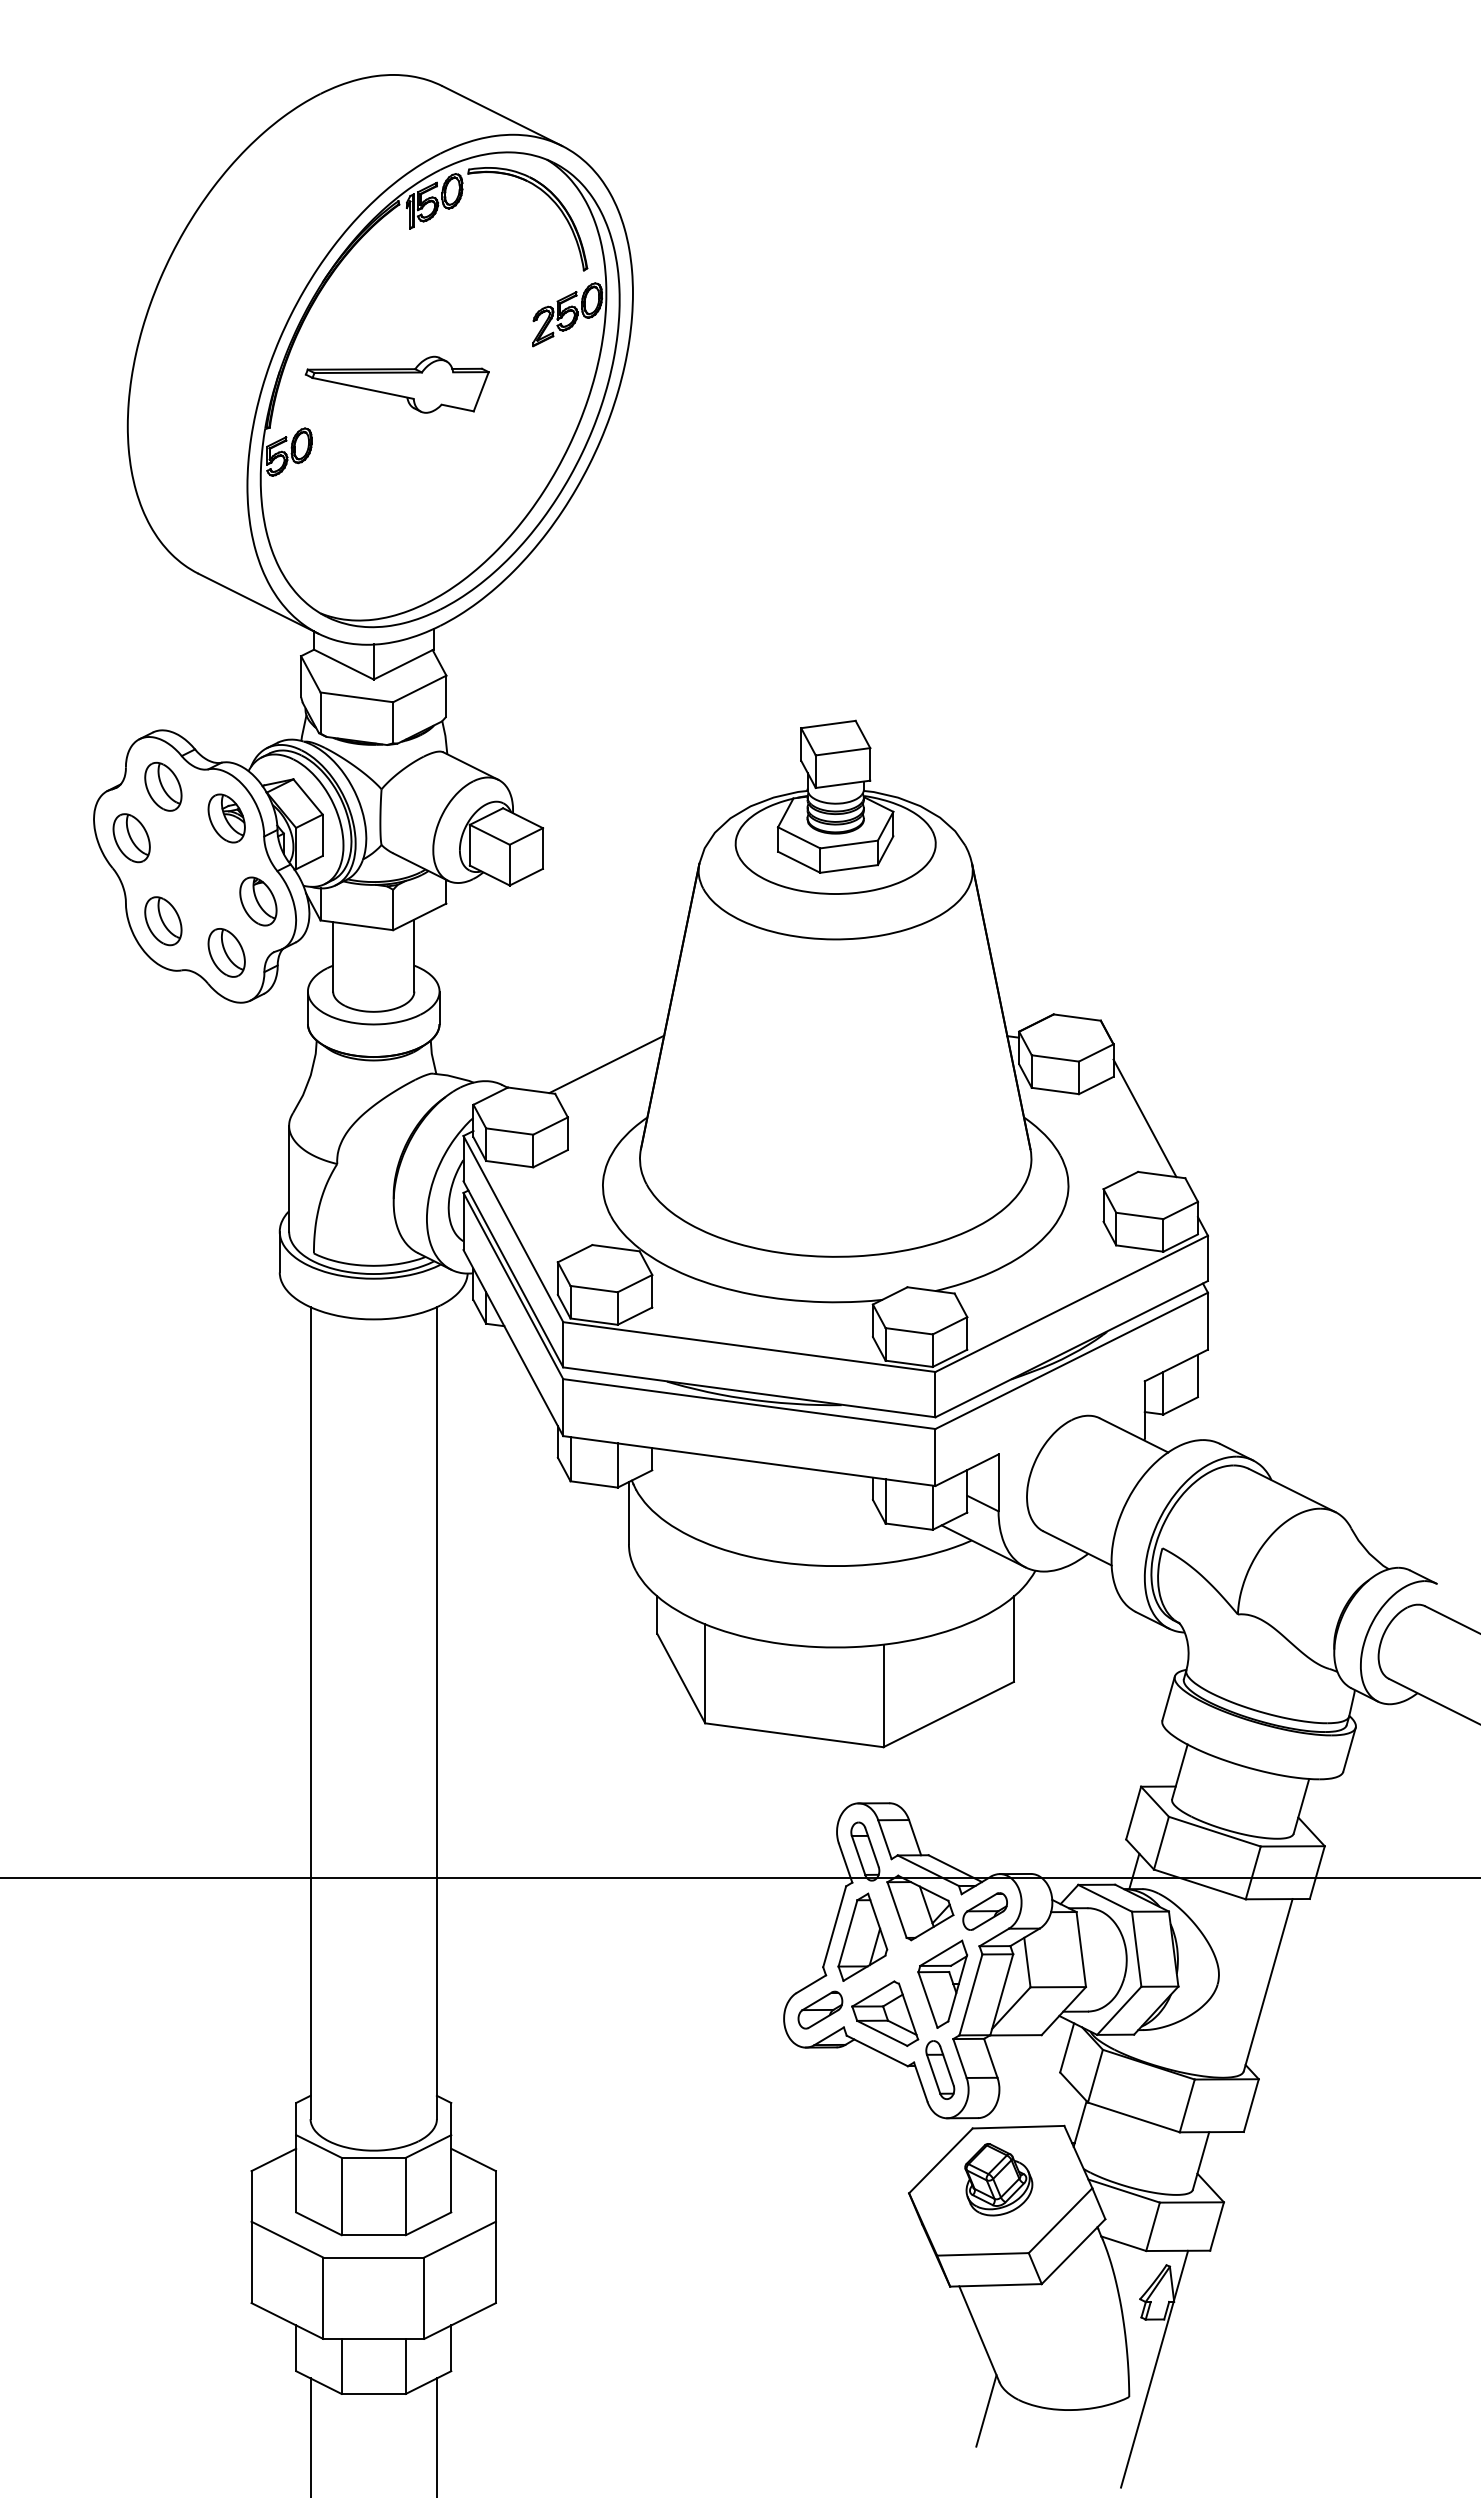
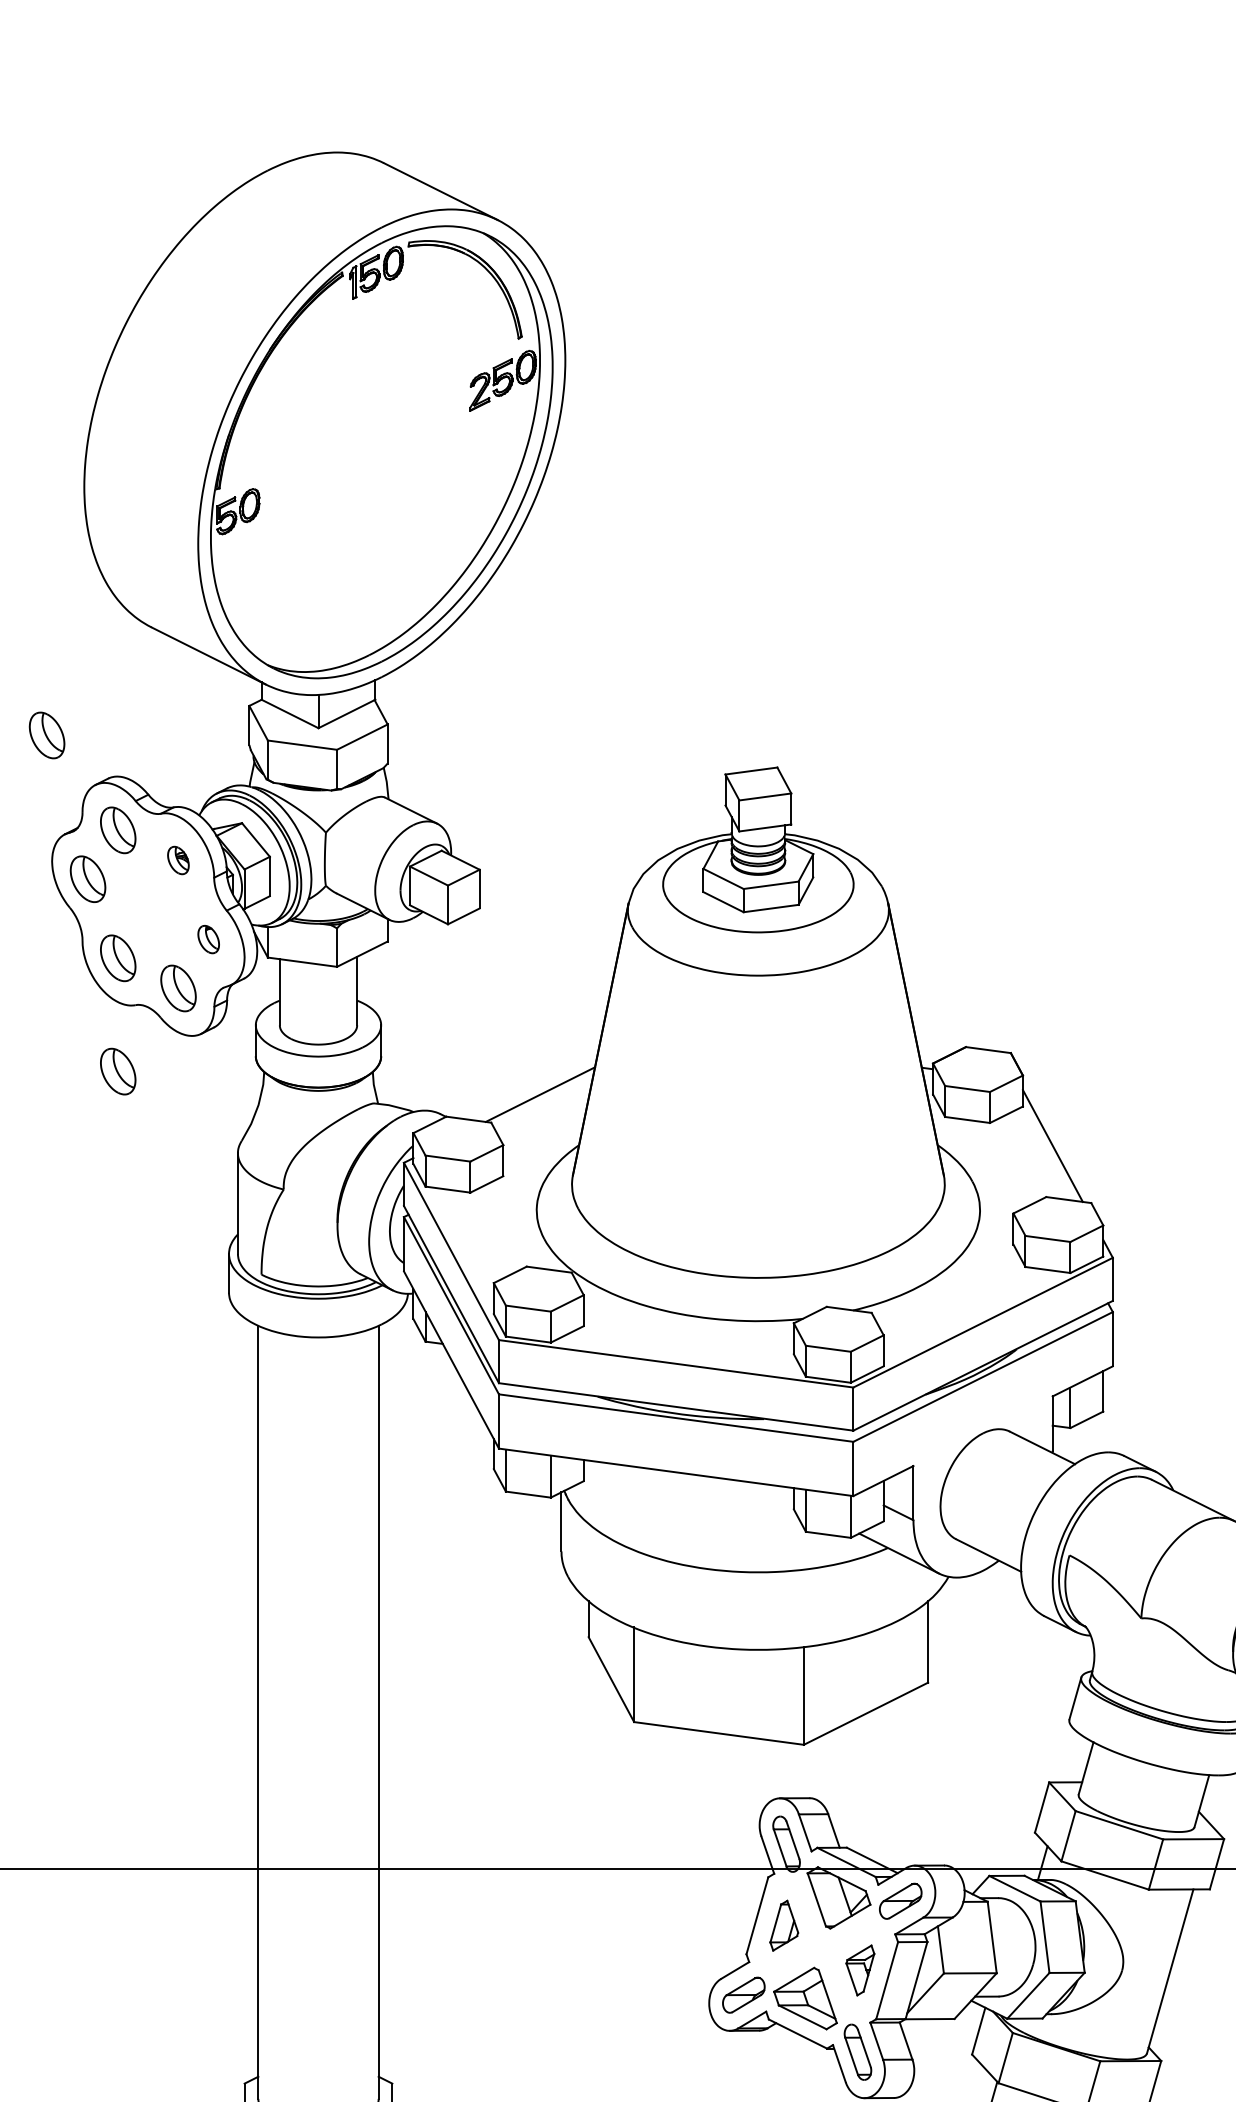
part: (396, 384) -> (340, 447), removed
part: (88, 687) -> (46, 735), added
part: (226, 818) -> (178, 860), size x0.6
part: (258, 901) -> (208, 939), size x0.6
part: (163, 1040) -> (118, 1071), added
part: (862, 1936) -> (783, 1925), size x0.6
part: (942, 1983) -> (860, 1969), size x0.6

